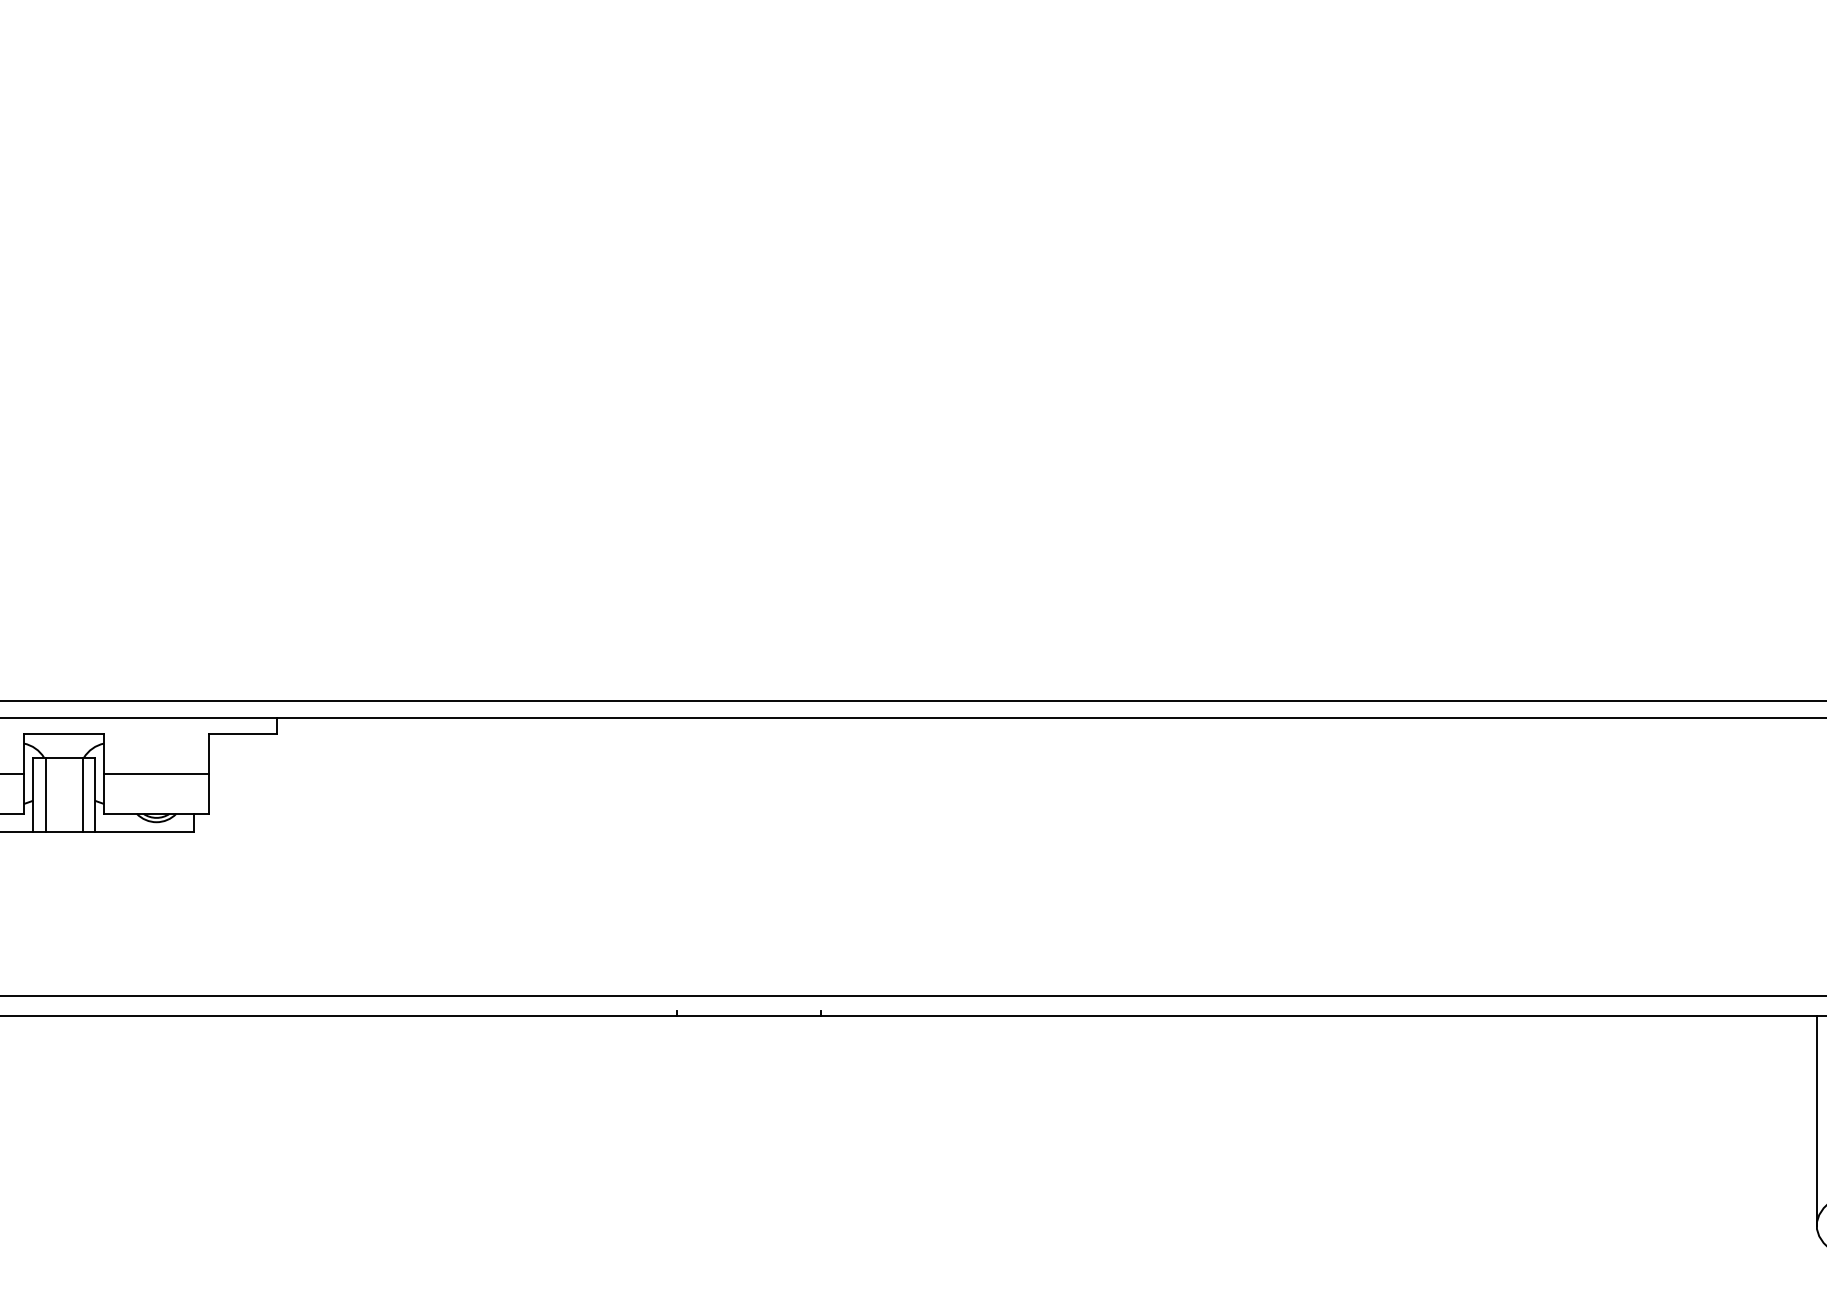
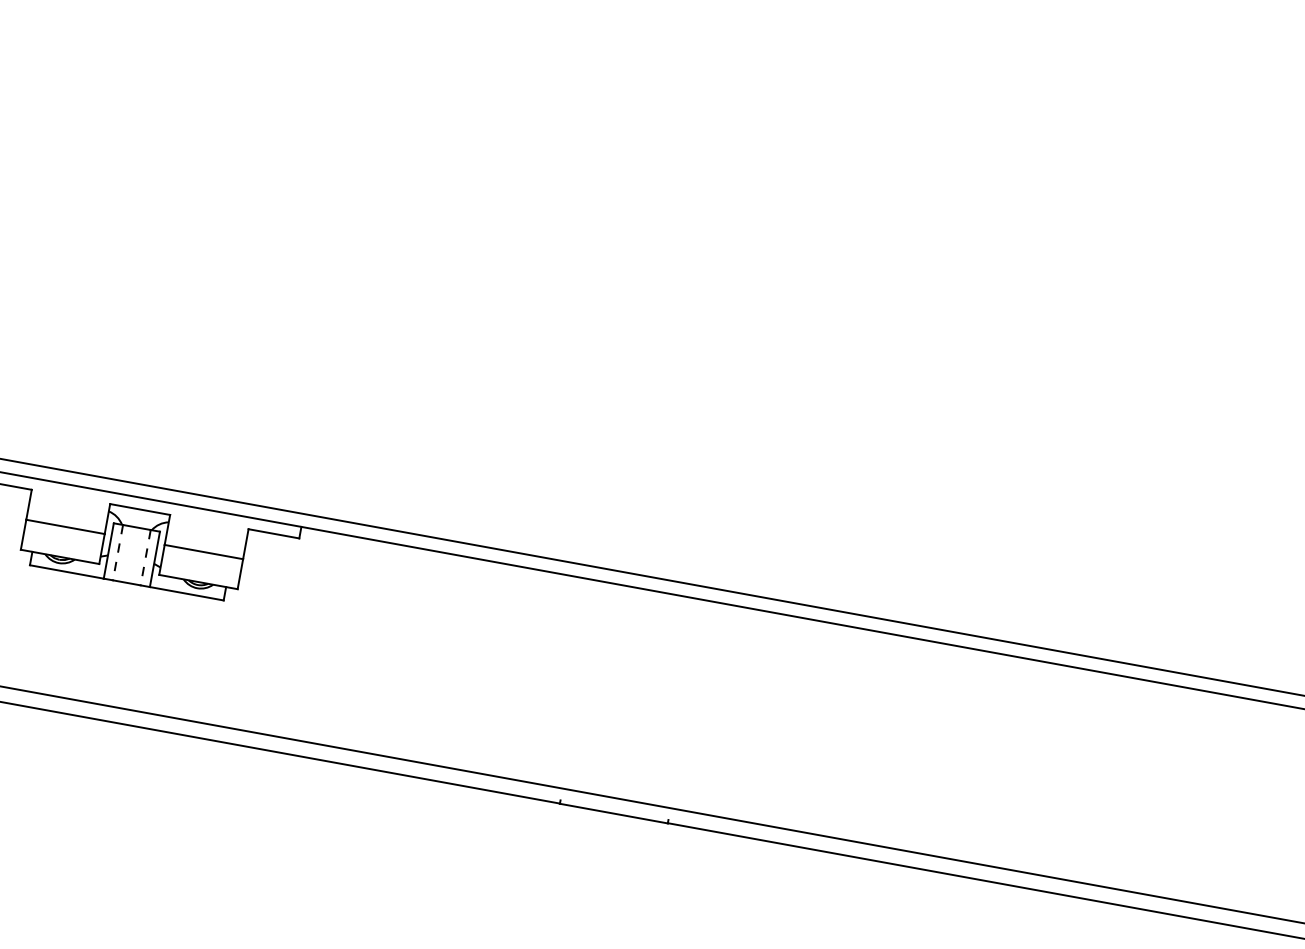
line: (45, 795) -> (117, 553), solid -> dashed
line: (82, 795) -> (145, 558), solid -> dashed

